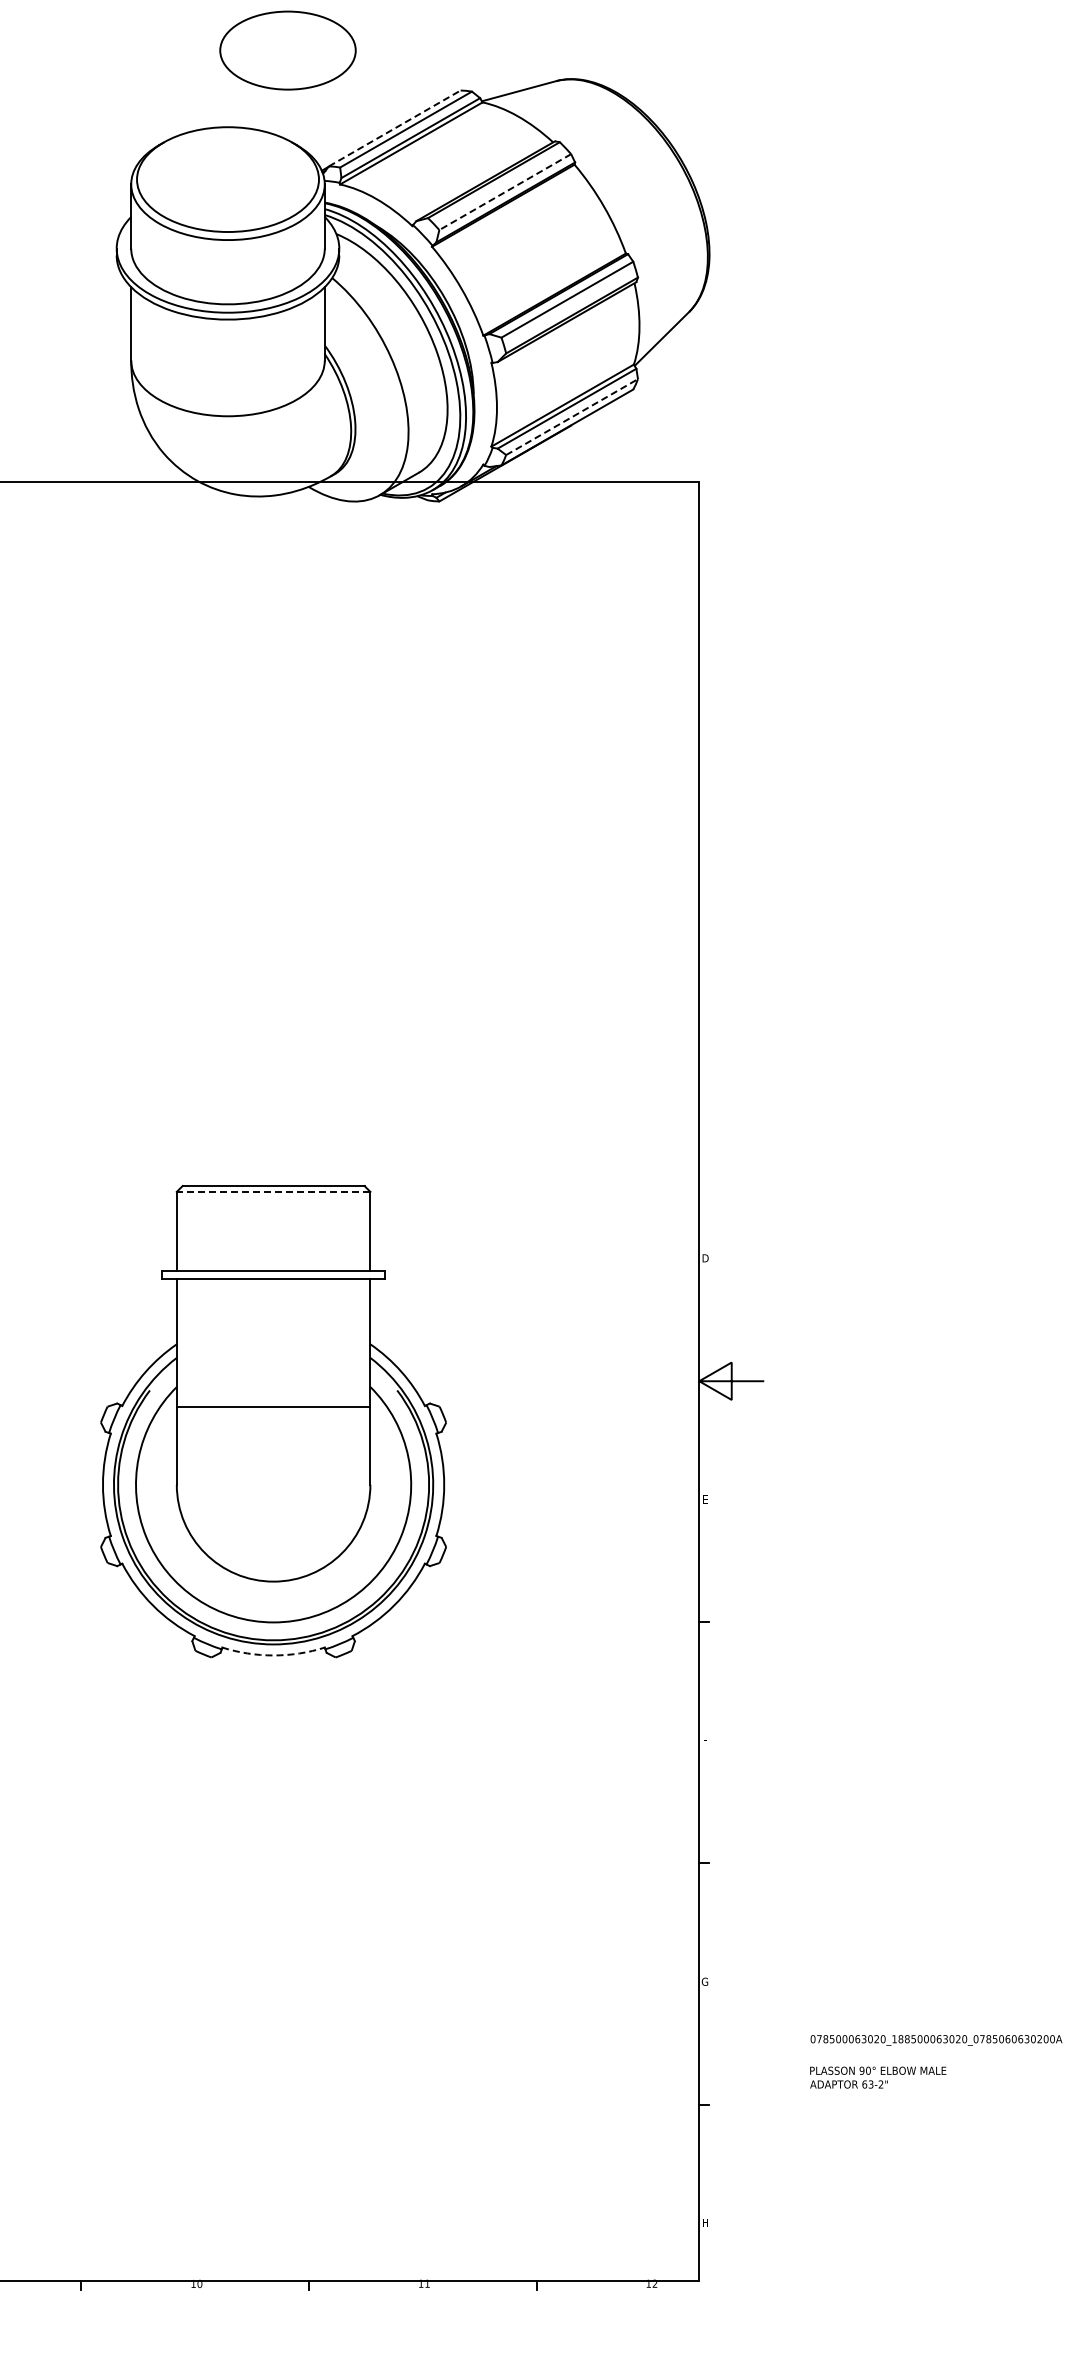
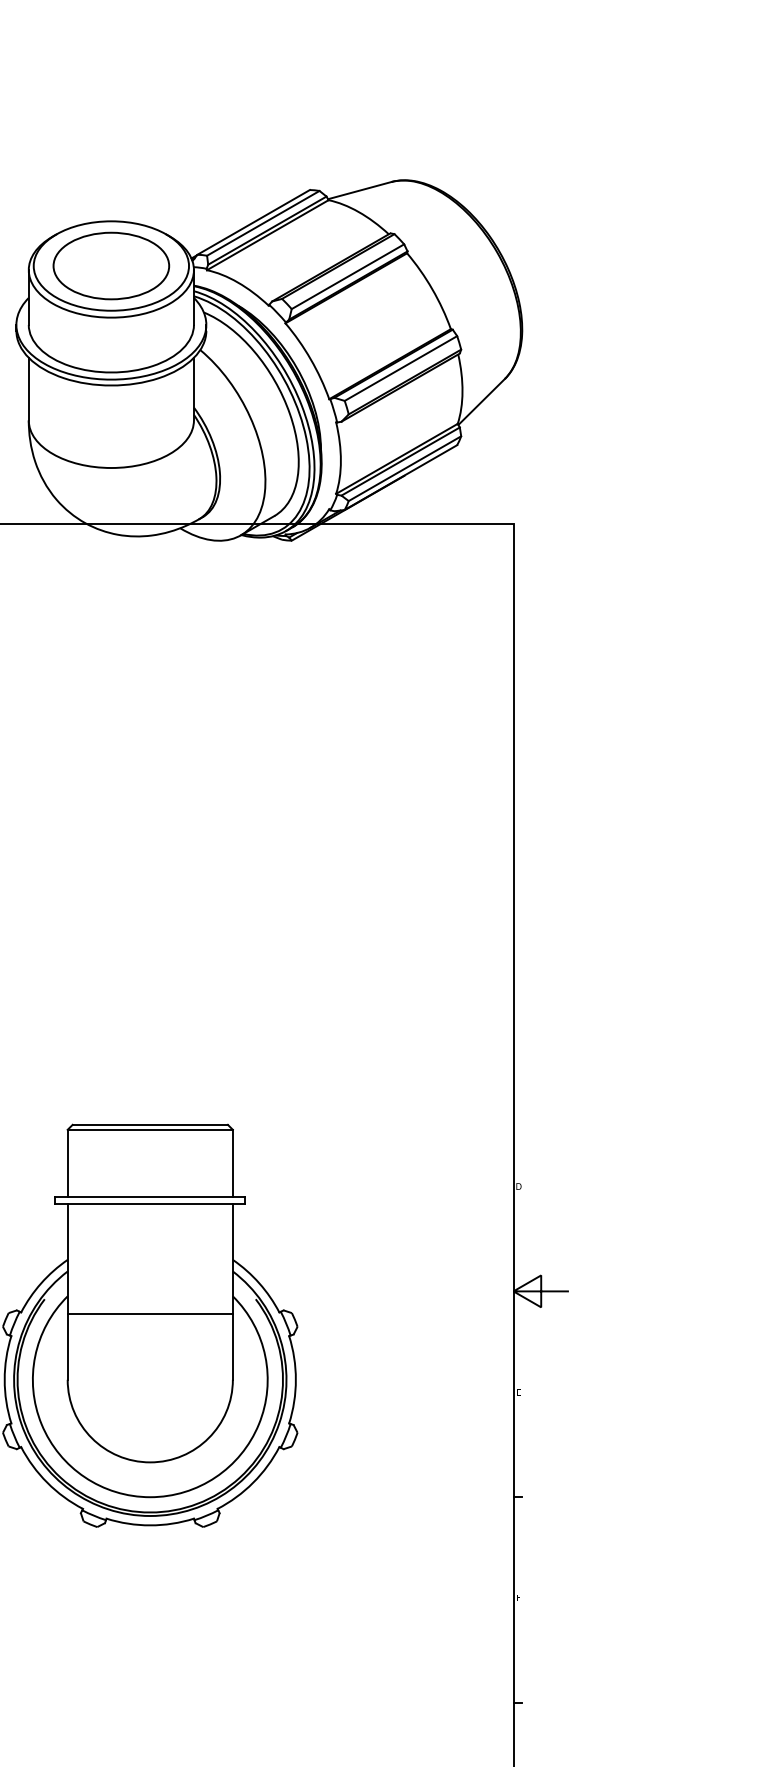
part: (287, 50) -> (110, 265), moved
line: (395, 128) -> (254, 222), dashed -> solid
line: (504, 192) -> (347, 277), dashed -> solid
line: (572, 416) -> (405, 468), dashed -> solid
line: (273, 1191) -> (150, 1129), dashed -> solid
arc: (273, 1655) -> (150, 1525), dashed -> solid

